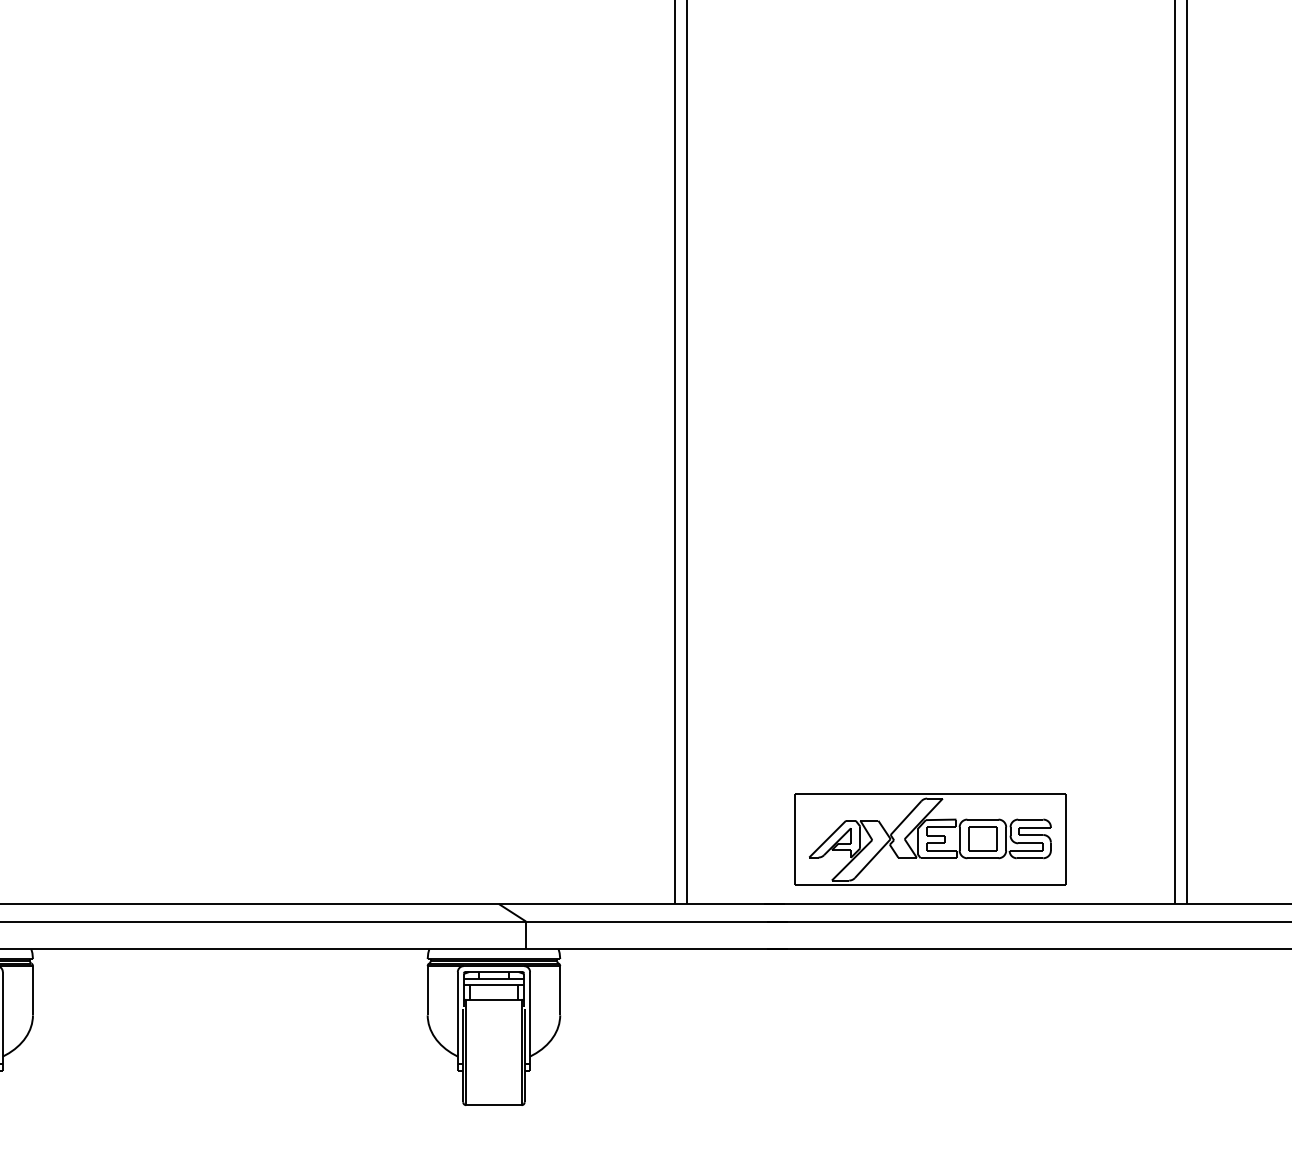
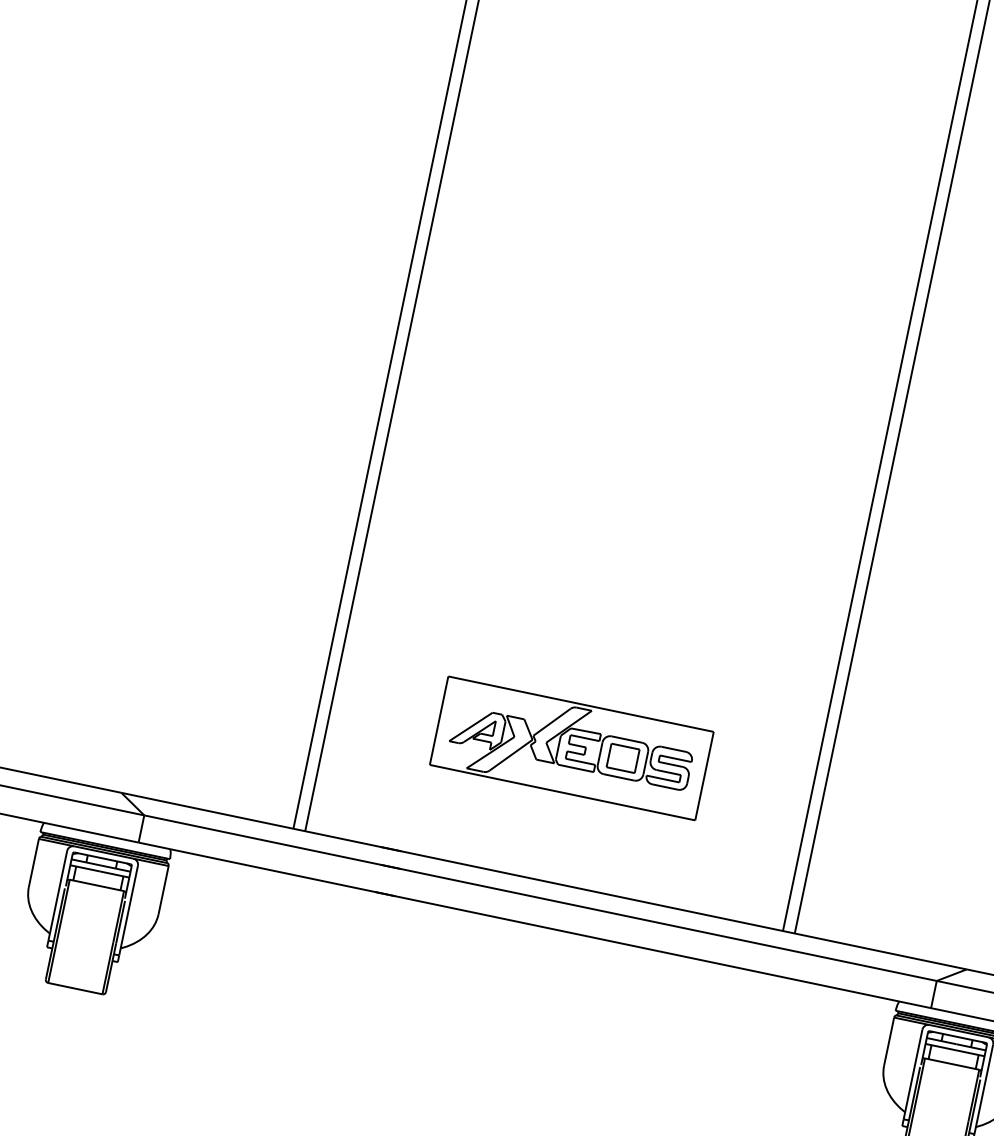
part: (930, 839) -> (571, 748), moved

